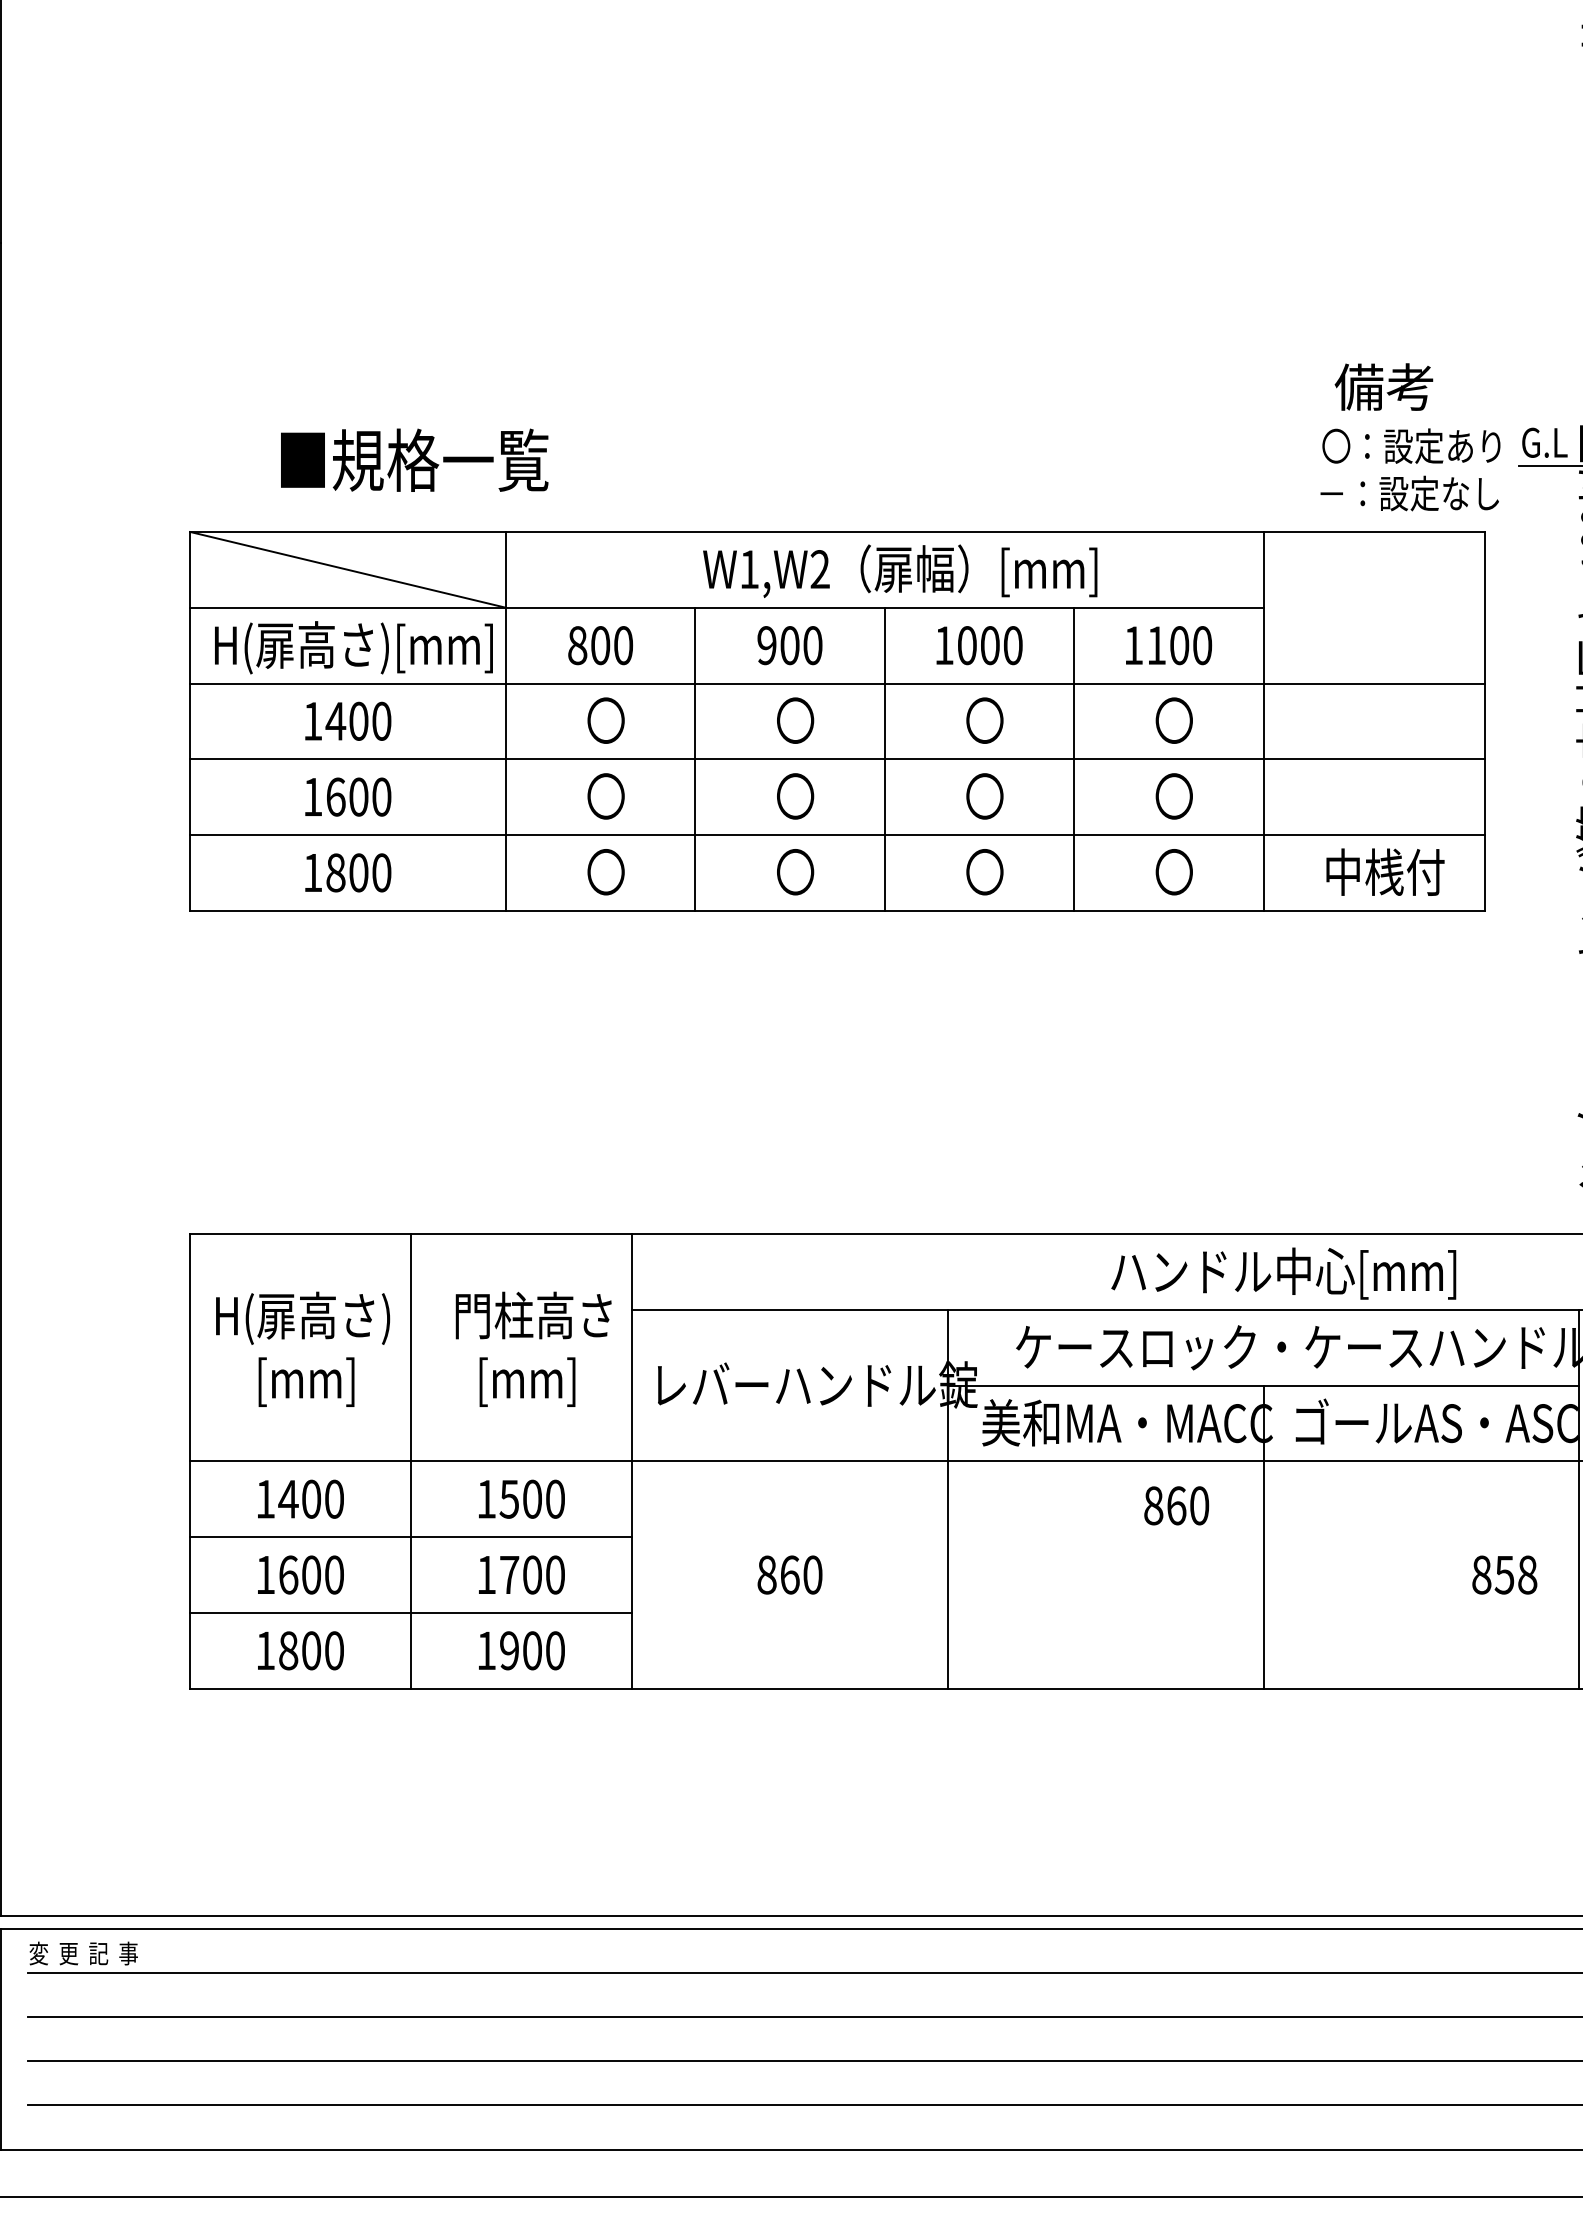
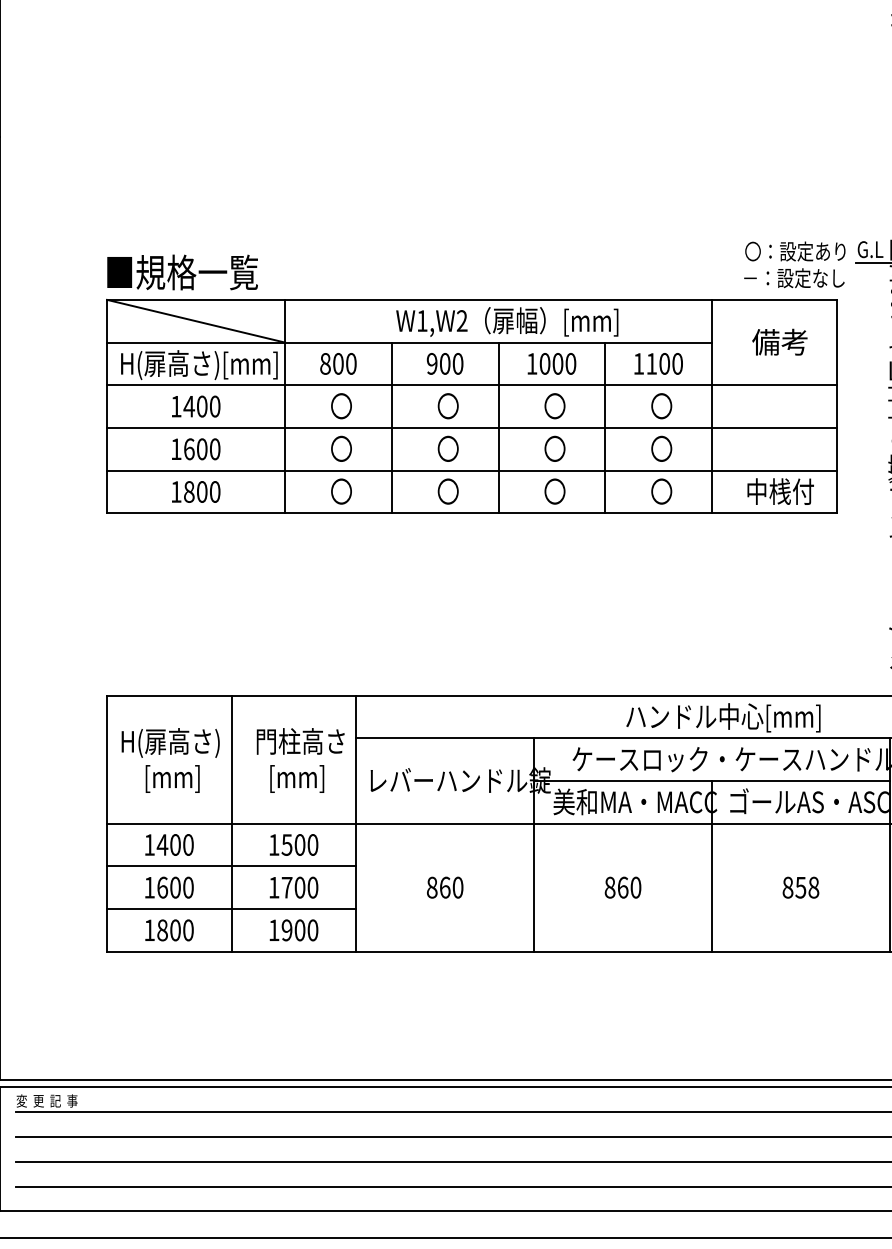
text: (1383, 385) -> (779, 341), moved
text: (414, 460) -> (182, 272), moved
text: (1175, 1505) -> (622, 887), moved
text: (1503, 1574) -> (800, 887), moved

